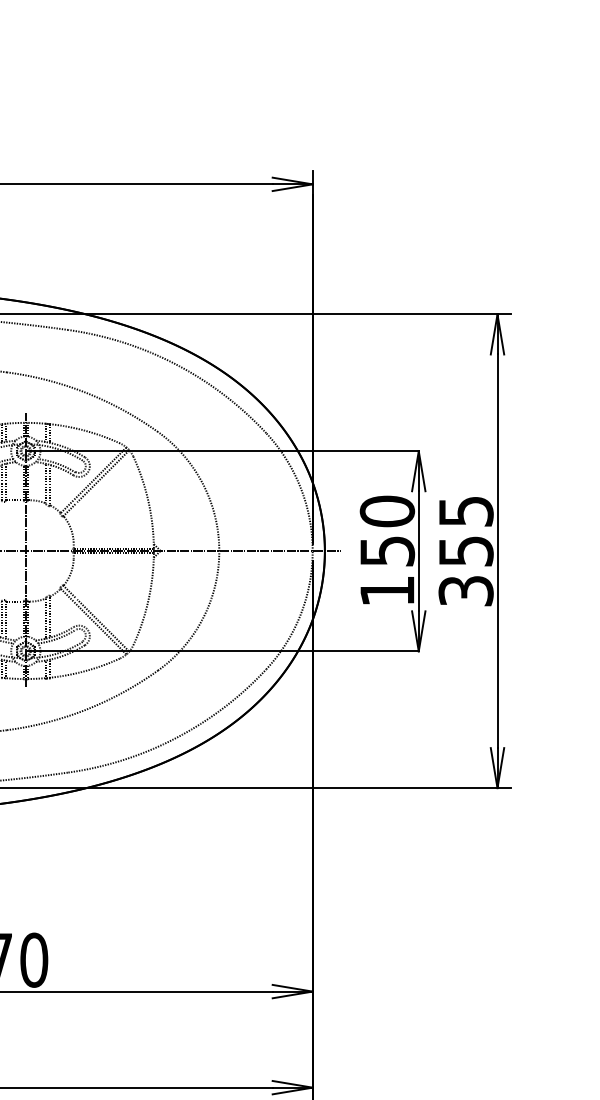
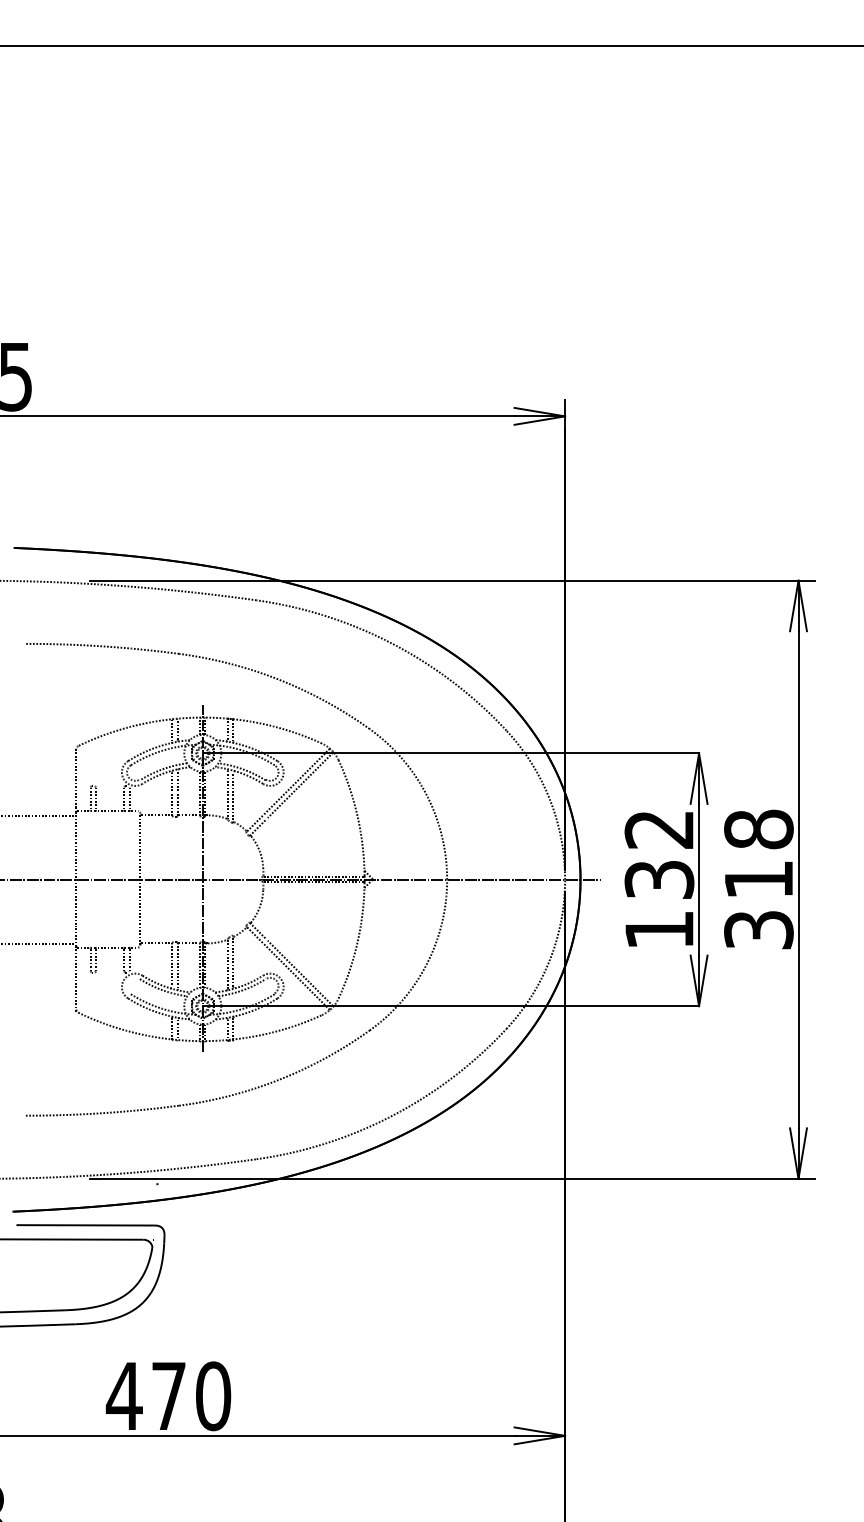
text: (387, 530) -> (659, 853), 150 -> 132
text: (465, 530) -> (758, 853), 355 -> 318

